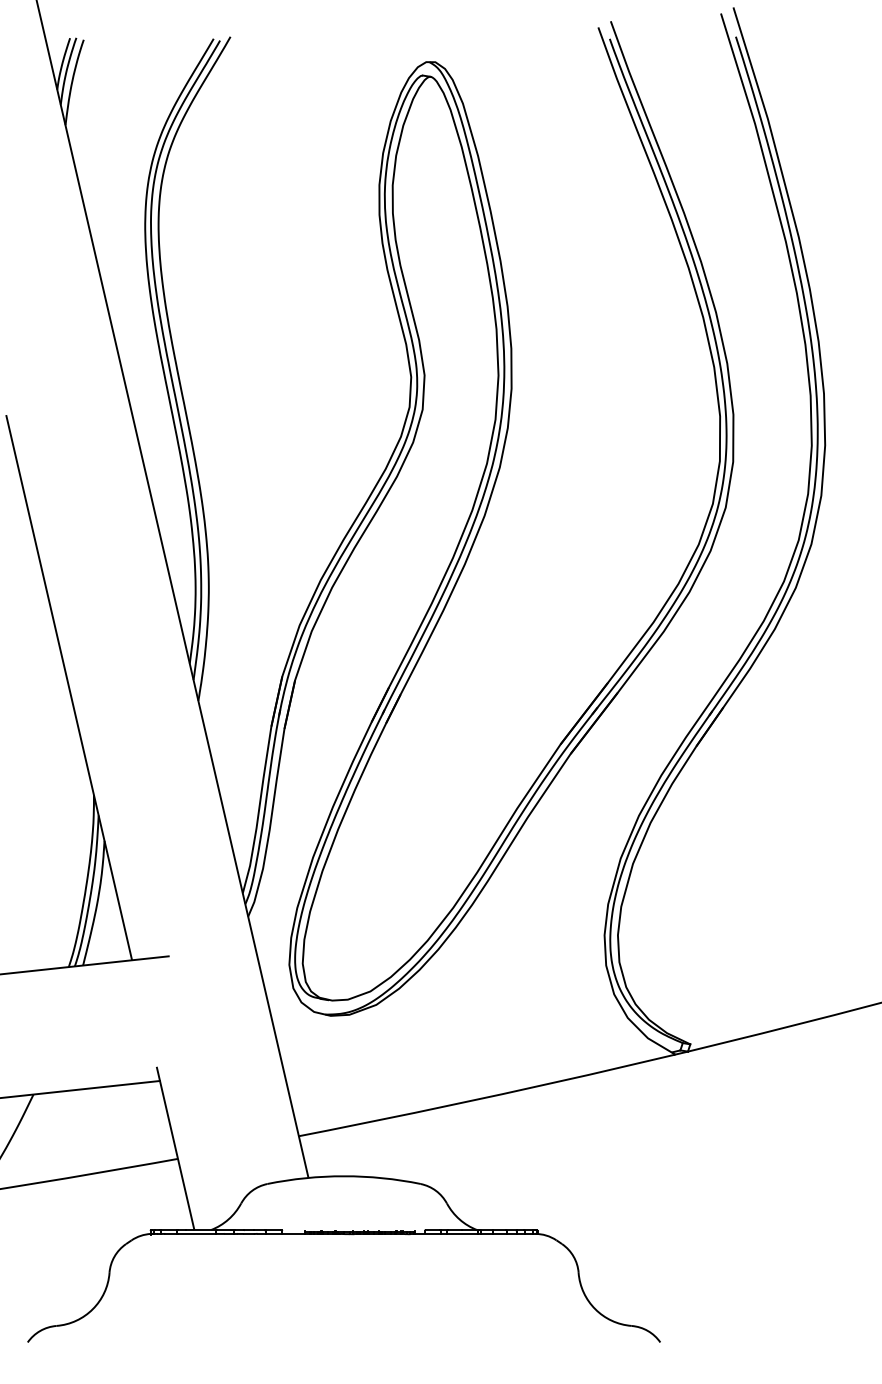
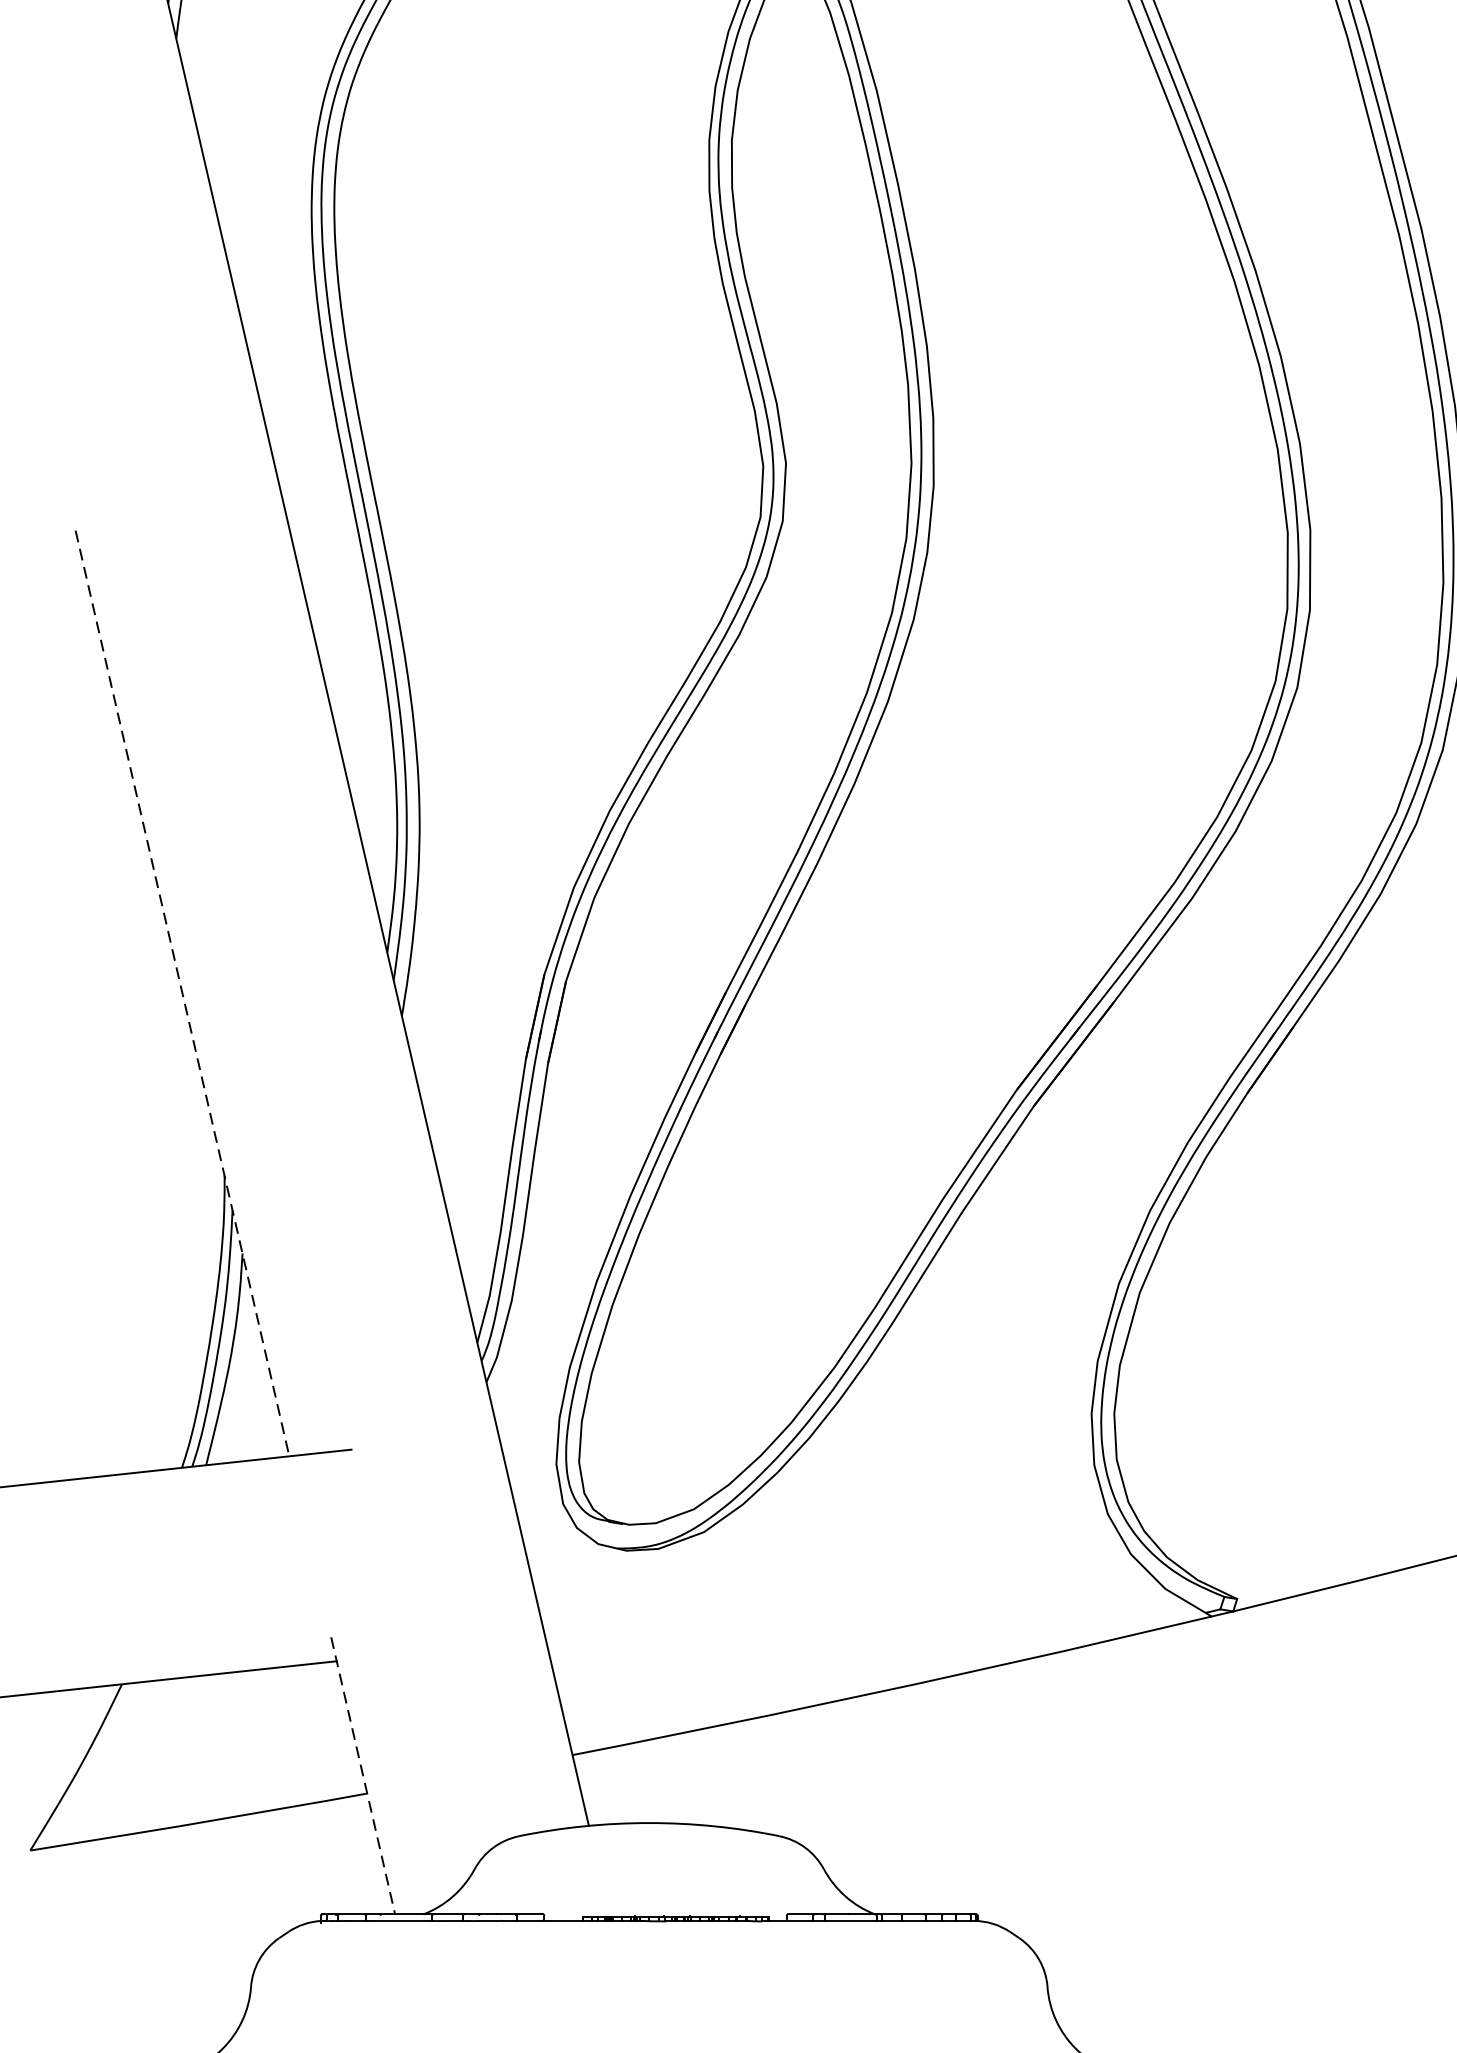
line: (69, 687) -> (183, 993), solid -> dashed
line: (175, 1148) -> (363, 1775), solid -> dashed

